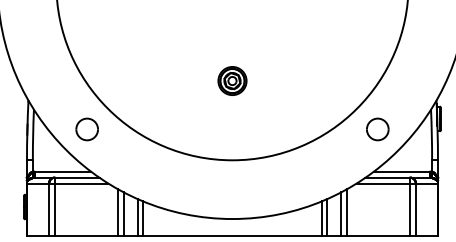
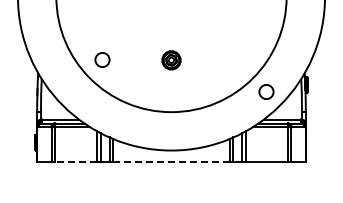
part: (87, 128) -> (102, 59), moved
line: (87, 235) -> (76, 161), solid -> dashed
line: (232, 235) -> (171, 161), solid -> dashed

